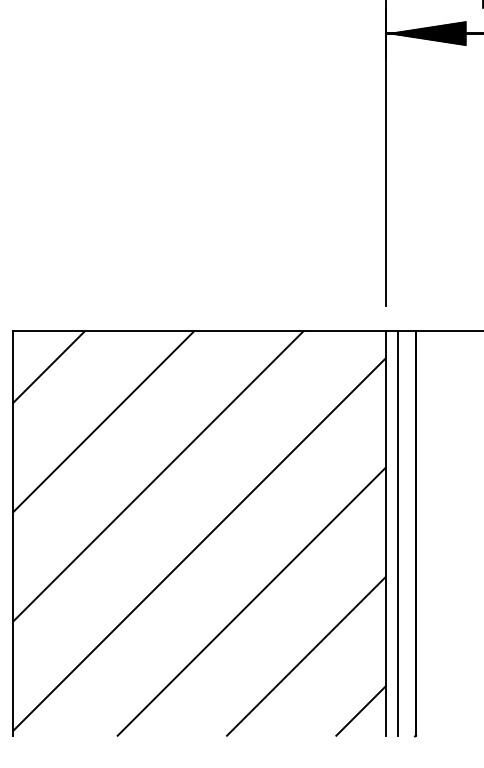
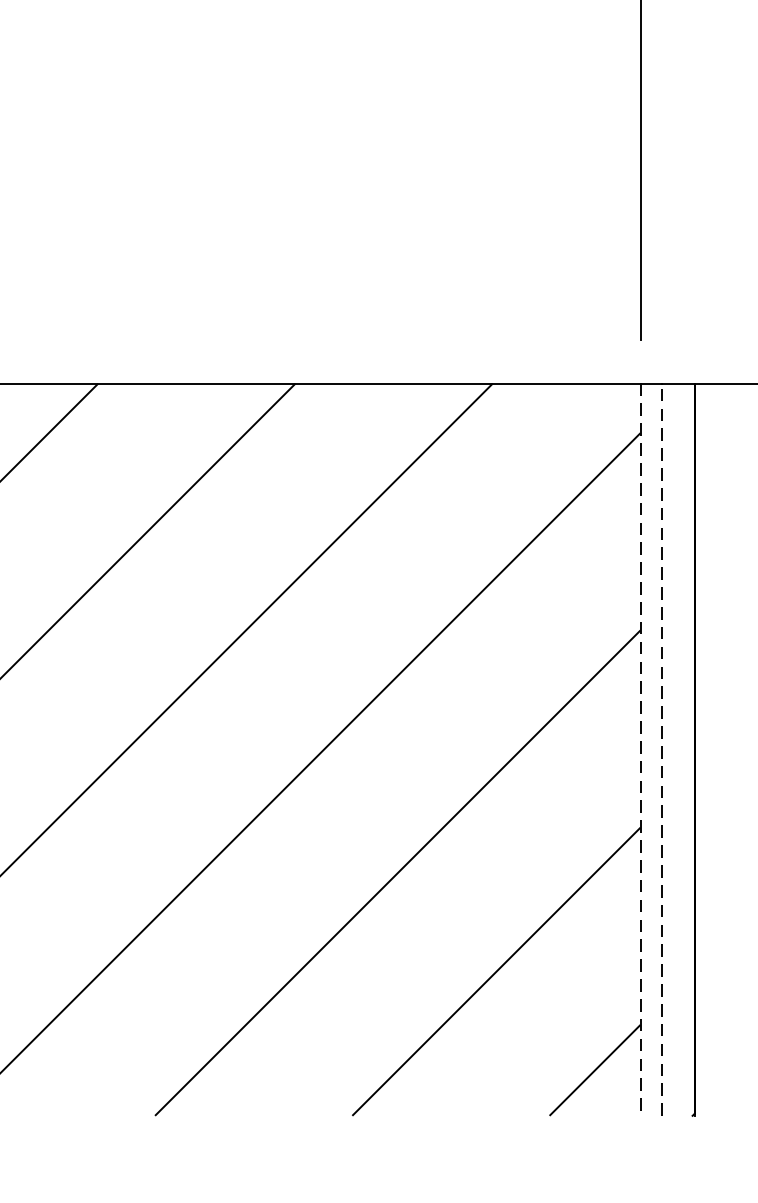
line: (386, 533) -> (641, 749), solid -> dashed
line: (398, 533) -> (662, 749), solid -> dashed

